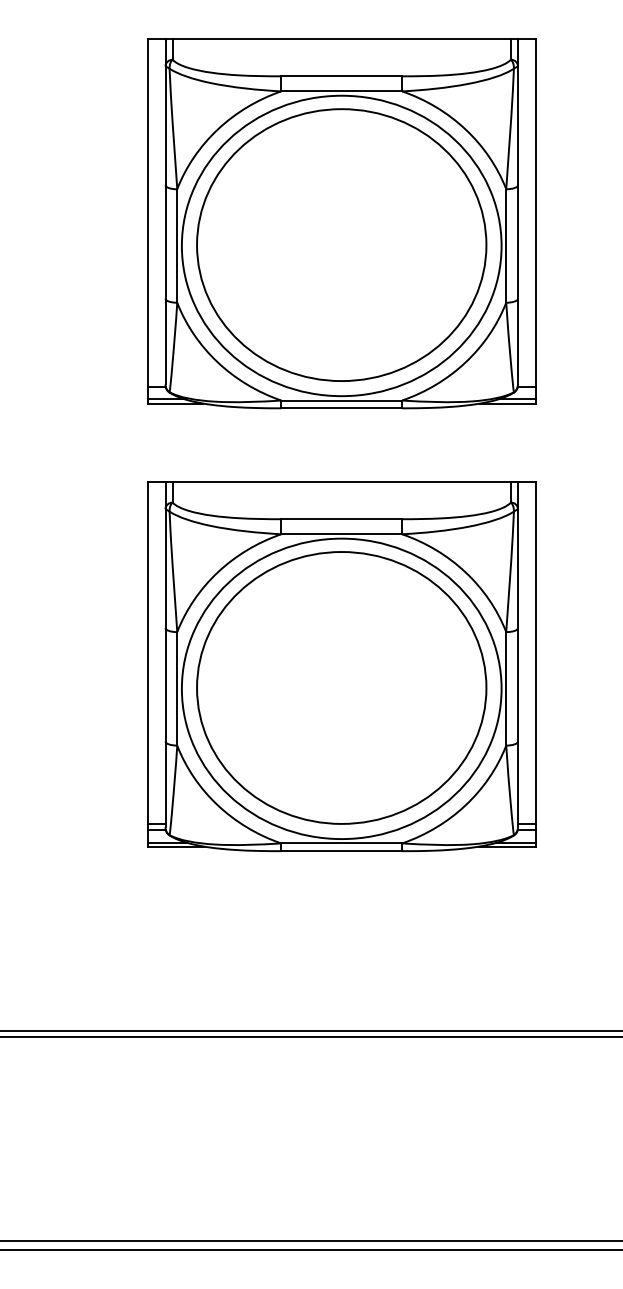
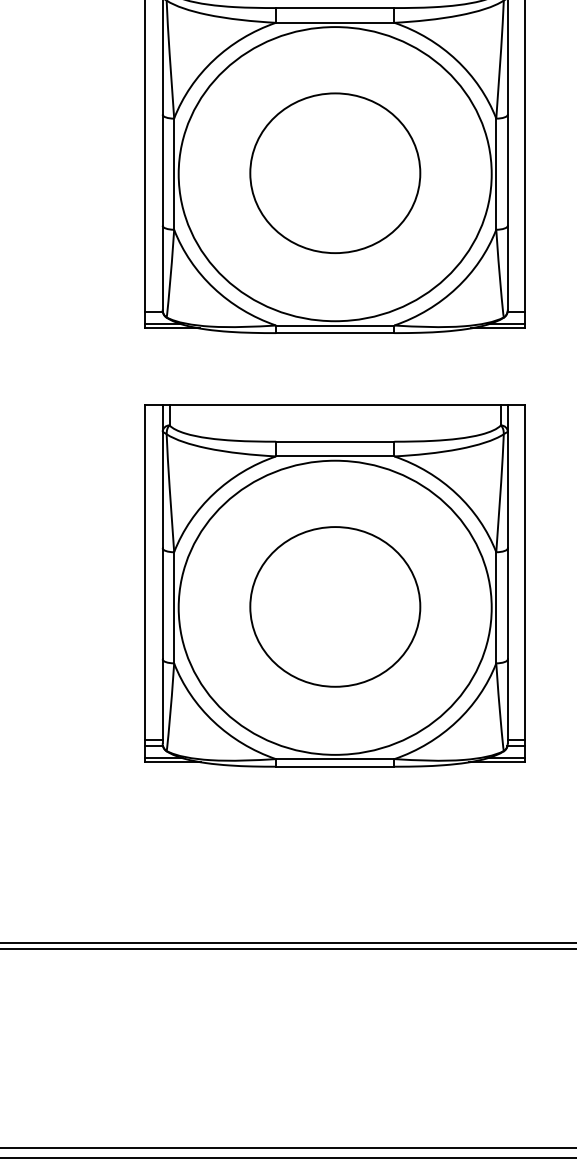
part: (341, 244) -> (334, 172), size x0.6
part: (341, 687) -> (334, 606), size x0.6

